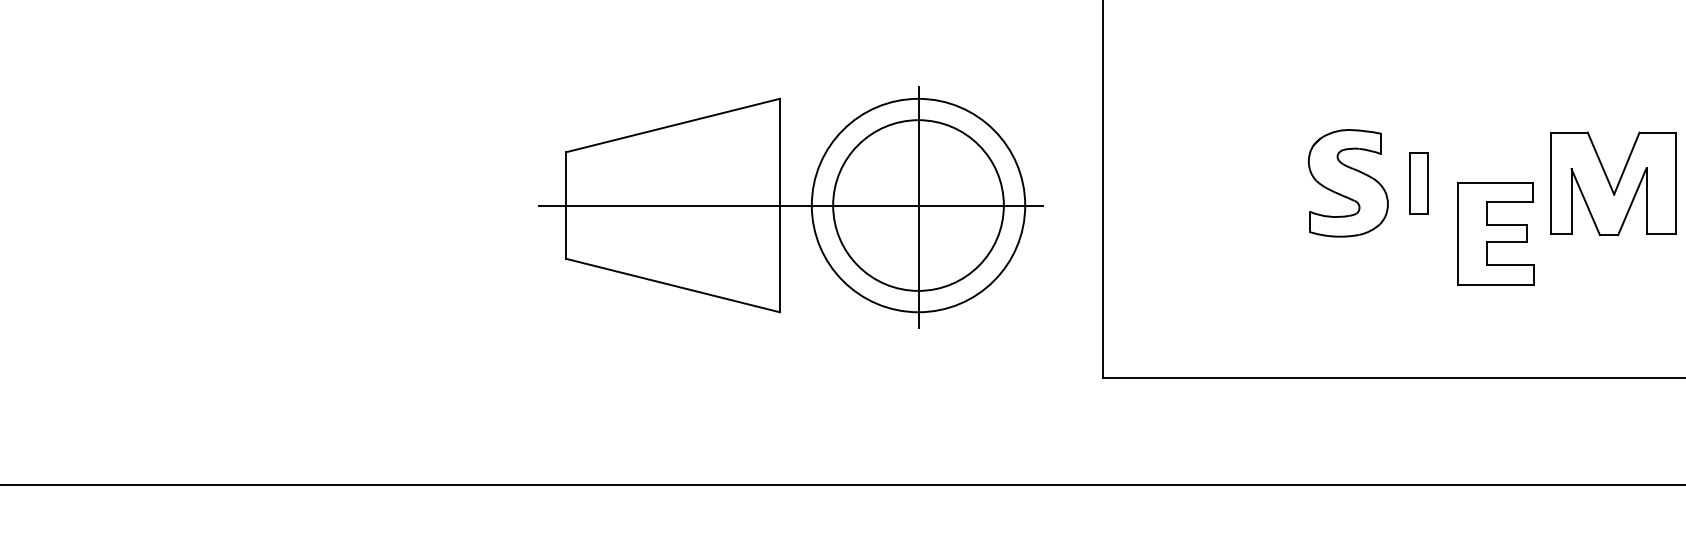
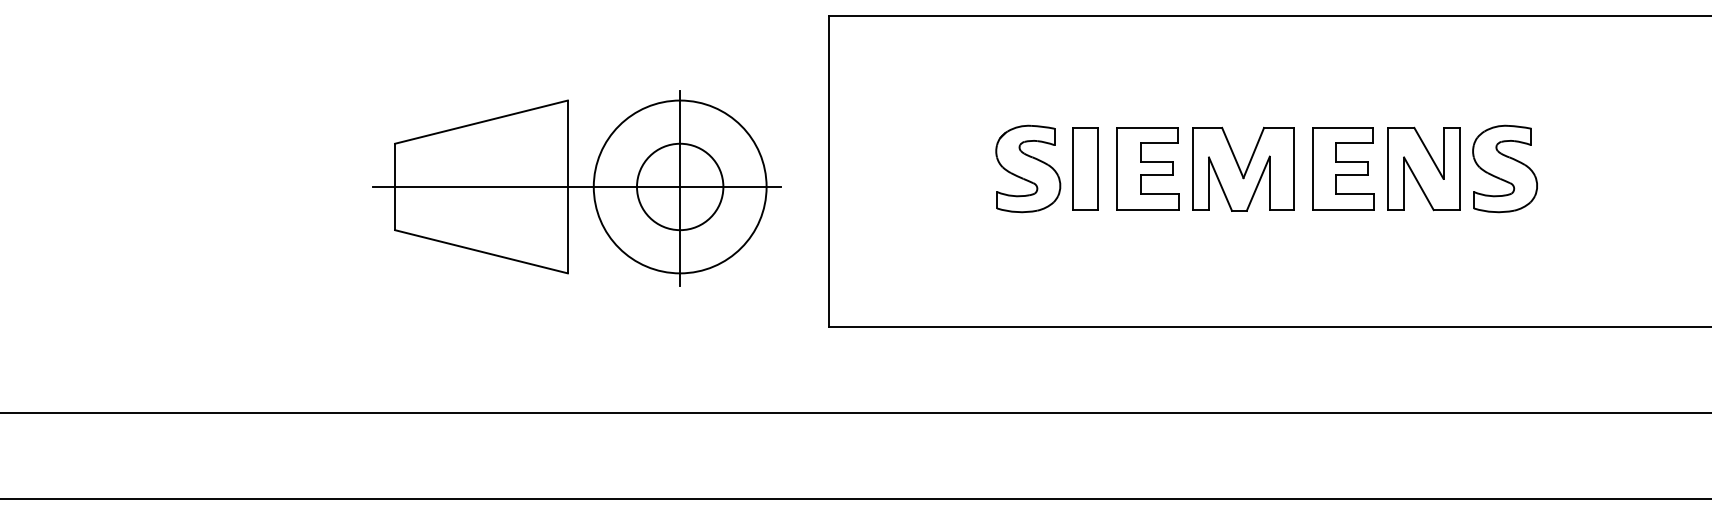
part: (1419, 182) -> (1085, 168), size x1.67
circle: (918, 204) -> (680, 186), size x0.62
part: (1495, 233) -> (1147, 168), moved

